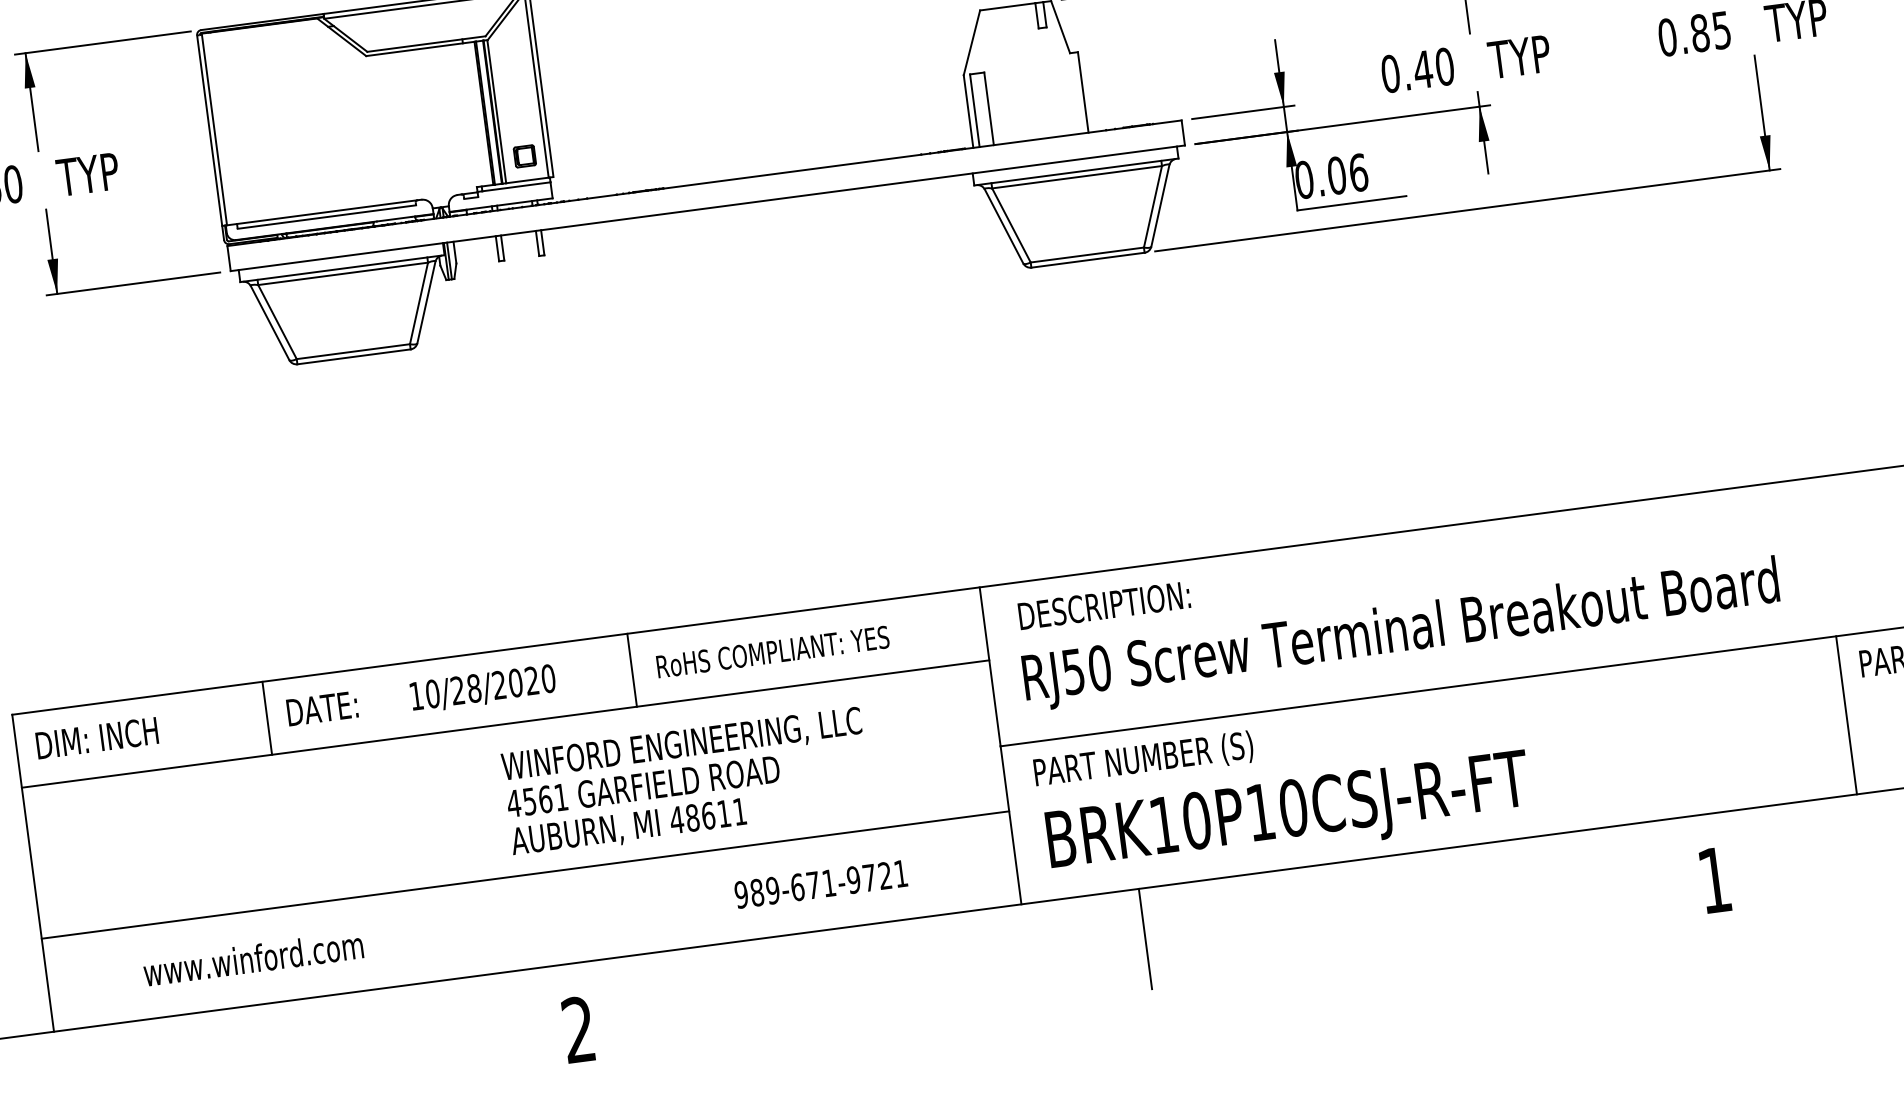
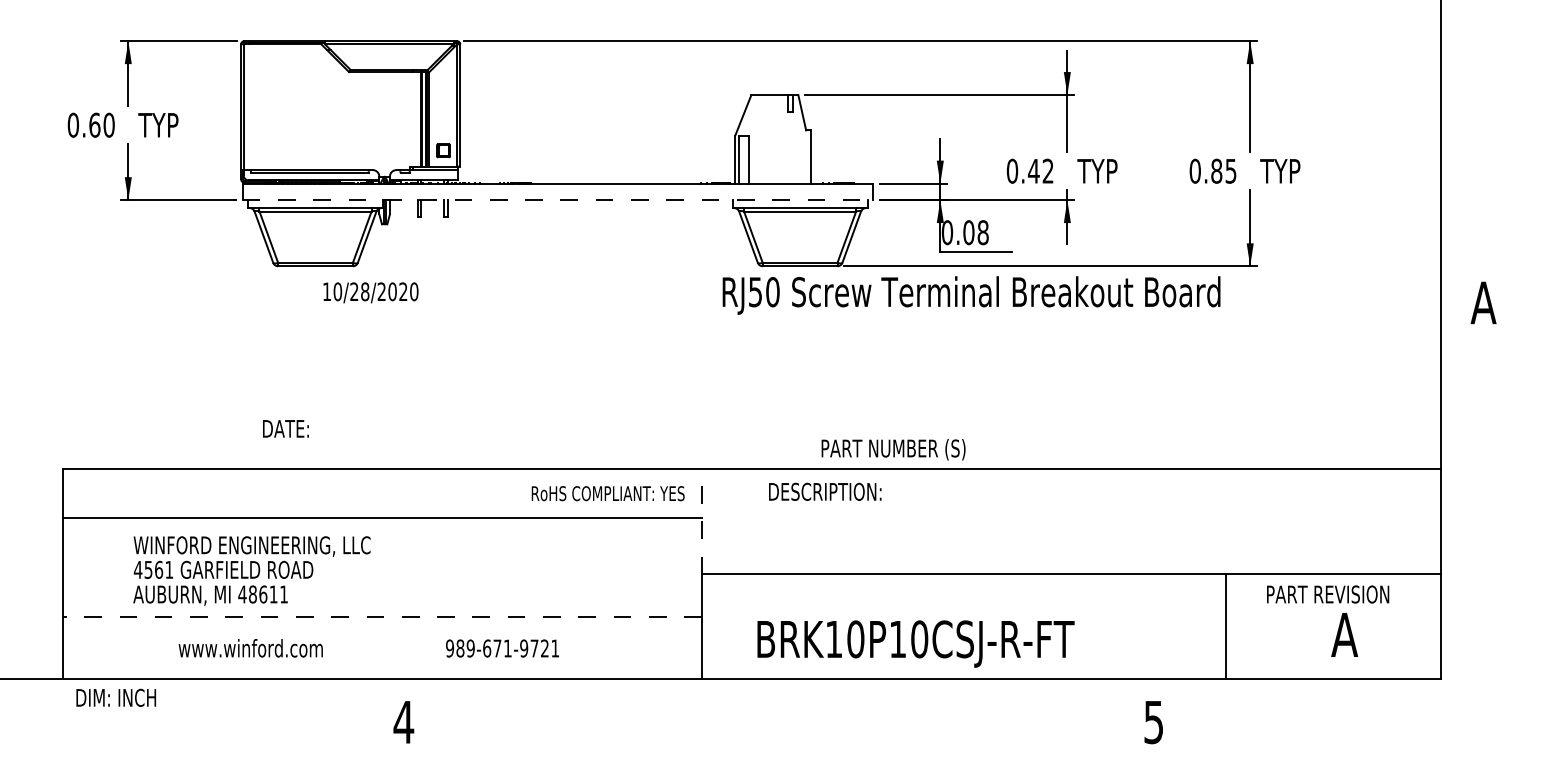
text: (1443, 65) -> (1047, 170), 0.40 -> 0.42
text: (1357, 172) -> (982, 232), 0.06 -> 0.08
line: (708, 208) -> (558, 200), solid -> dashed
text: (1104, 605) -> (825, 491), moved
text: (1401, 633) -> (971, 295), moved
text: (771, 651) -> (607, 493), moved
line: (989, 666) -> (701, 521), solid -> dashed
line: (632, 670) -> (469, 493), removed
text: (482, 688) -> (370, 292), moved
text: (321, 708) -> (285, 428), moved
line: (1846, 715) -> (1225, 626), moved
line: (267, 718) -> (228, 493), removed
text: (95, 737) -> (115, 697), moved
text: (1143, 760) -> (893, 449), moved
text: (685, 783) -> (251, 571), moved
text: (1287, 815) -> (915, 643), moved
line: (525, 875) -> (382, 617), solid -> dashed
text: (1714, 880) -> (1153, 722), 1 -> 5
text: (820, 884) -> (502, 648), moved
line: (1145, 938) -> (779, 711), removed
text: (252, 959) -> (250, 648), moved
text: (578, 1028) -> (403, 721), 2 -> 4

